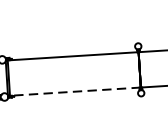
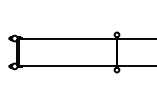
line: (74, 91) -> (67, 65), dashed -> solid

